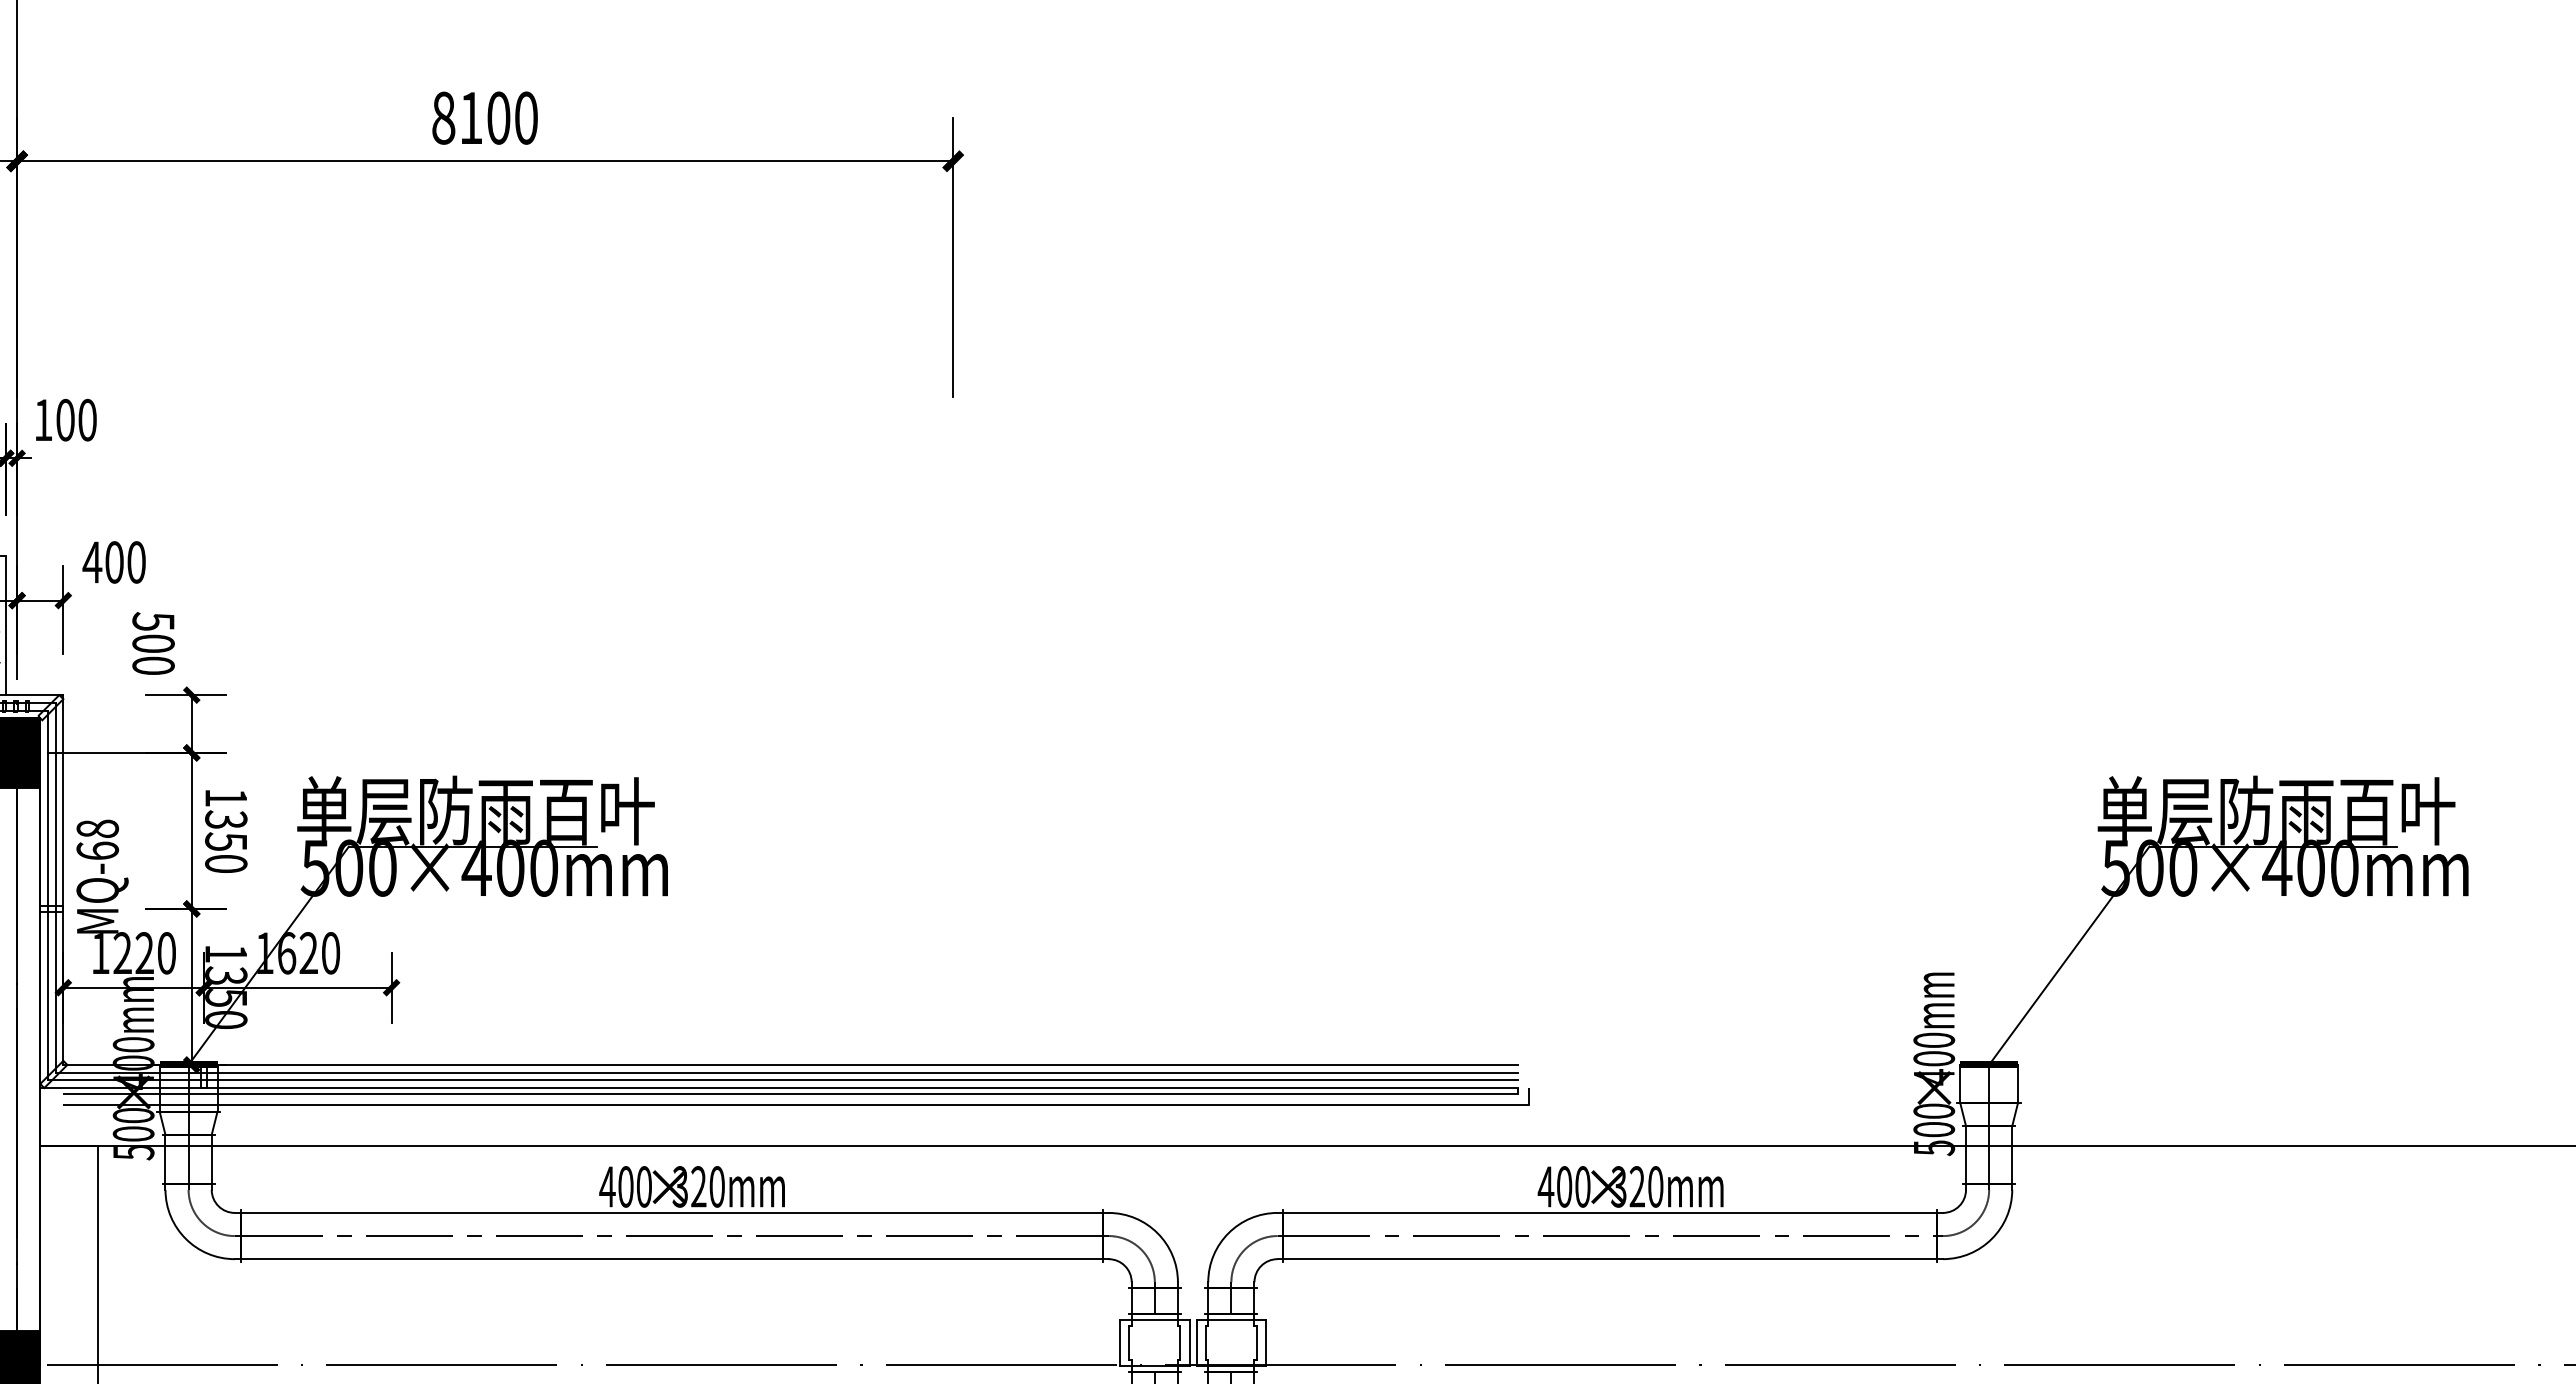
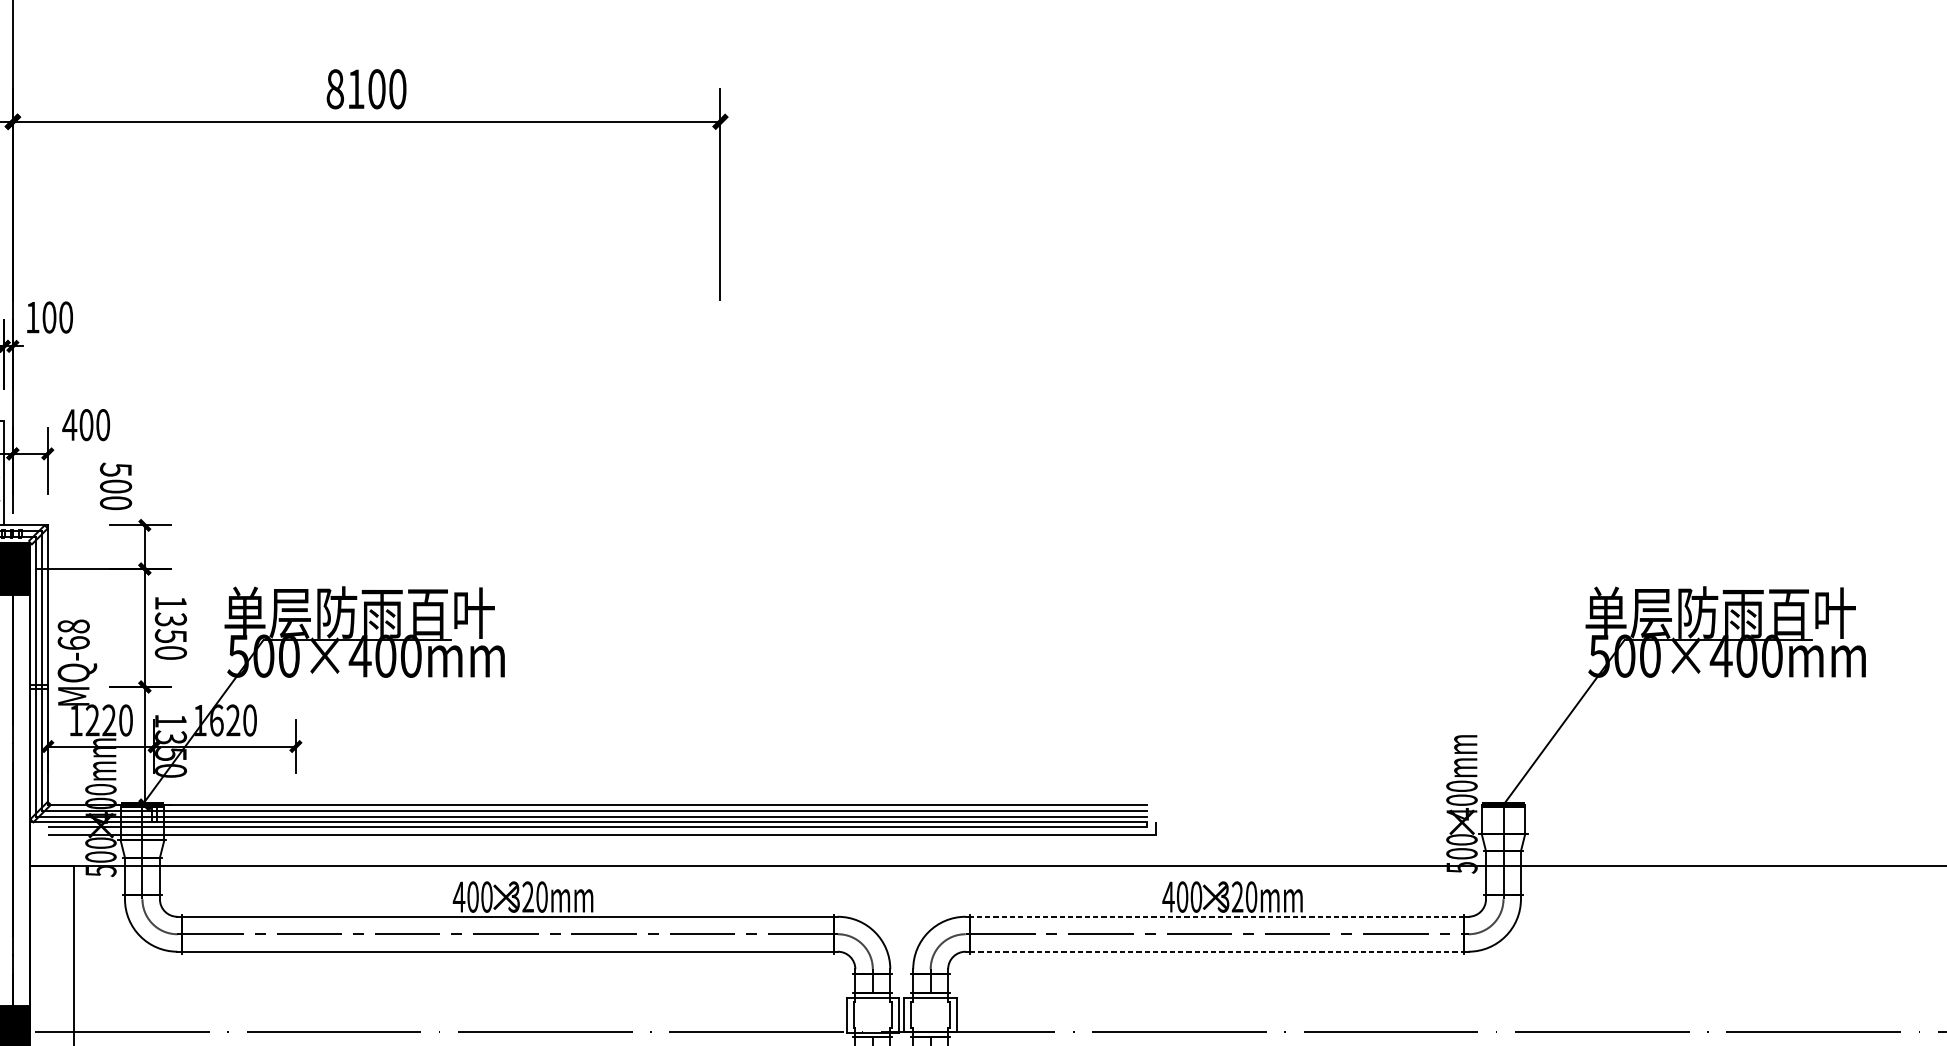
line: (1610, 1212) -> (1217, 916), solid -> dashed
line: (1610, 1259) -> (1217, 951), solid -> dashed

